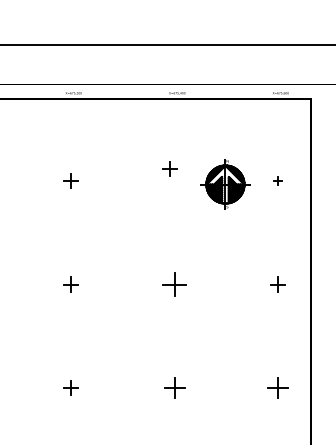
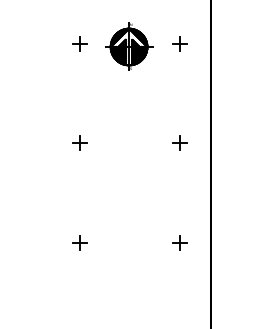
part: (169, 168) -> (80, 43), moved
part: (277, 180) -> (179, 43), size x1.67
part: (174, 284) -> (80, 143), size x0.62
part: (174, 387) -> (80, 242), size x0.71
part: (277, 387) -> (179, 242), size x0.71

